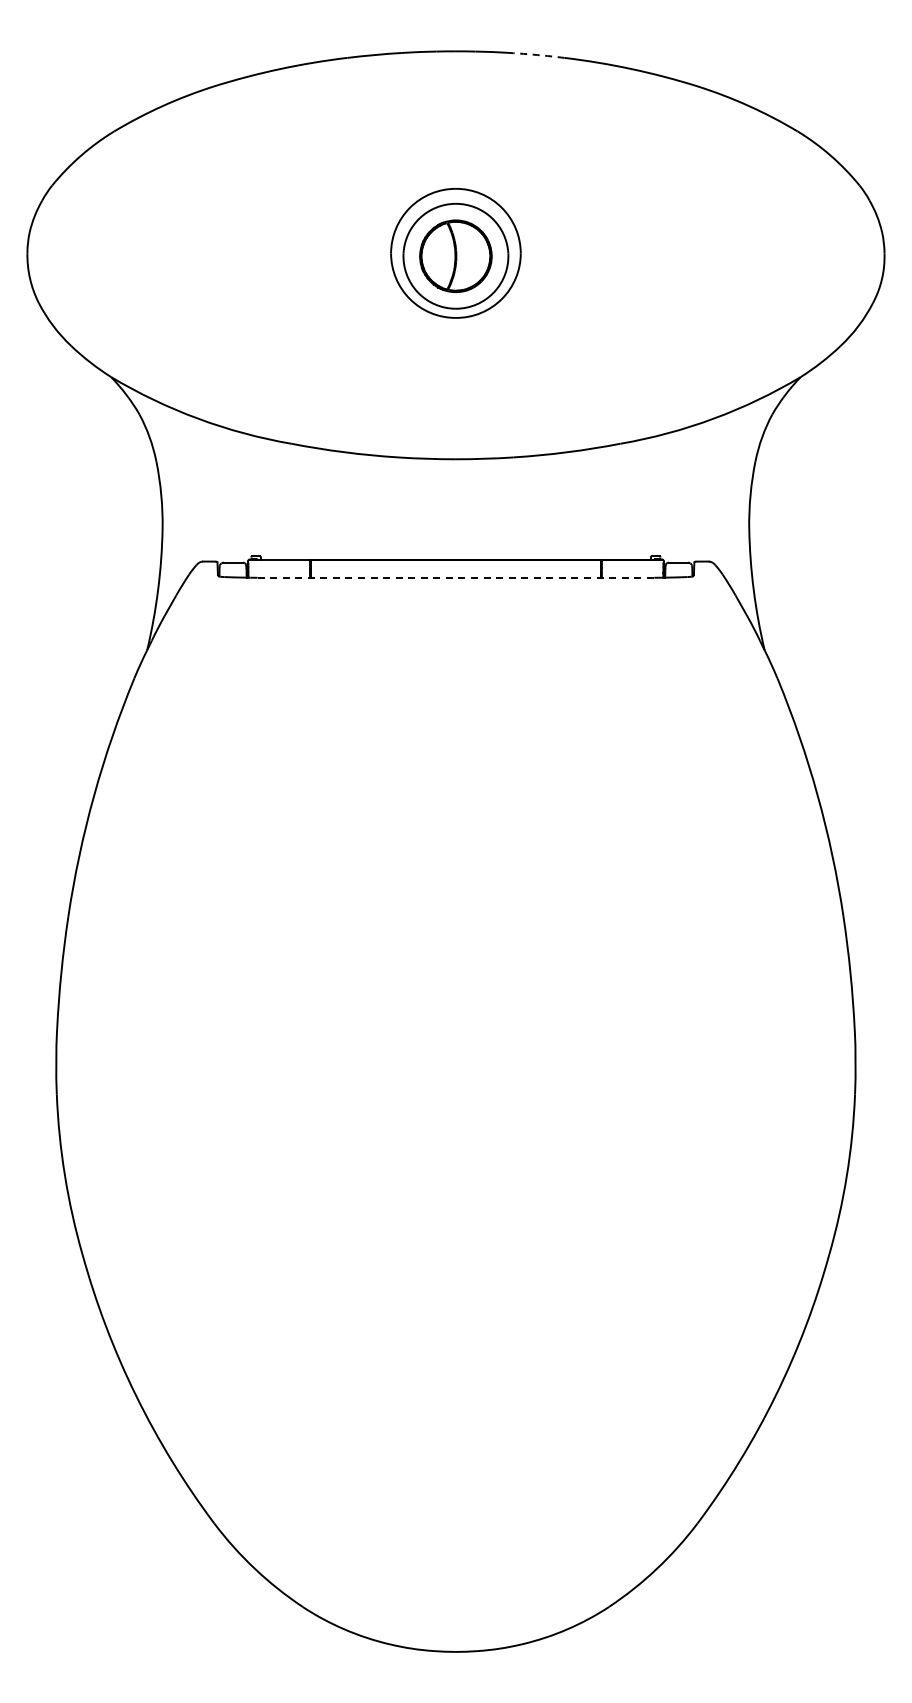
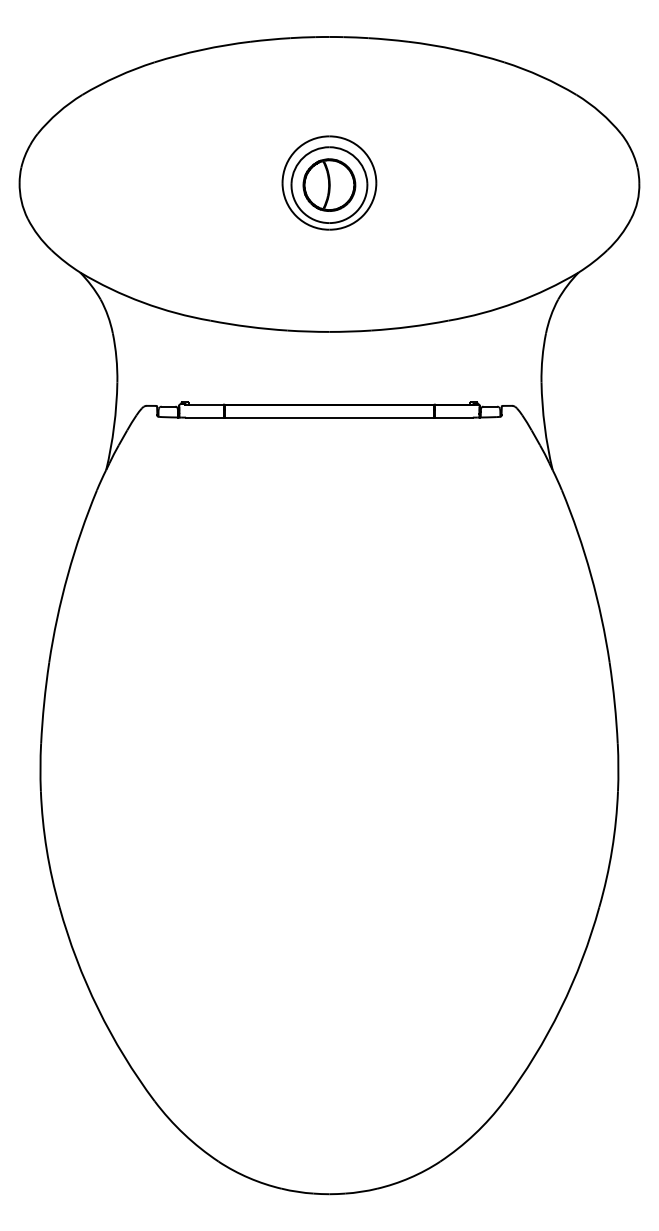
arc: (537, 55) -> (388, 39), dashed -> solid
line: (456, 577) -> (329, 417), dashed -> solid

